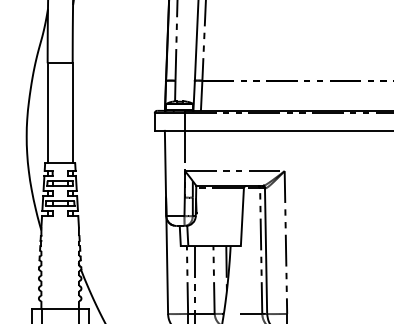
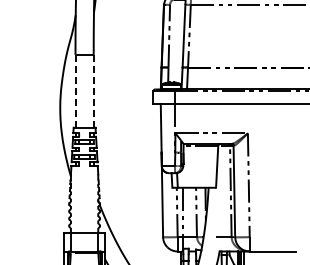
line: (72, 112) -> (93, 90), solid -> dashed
line: (47, 113) -> (75, 91), solid -> dashed

